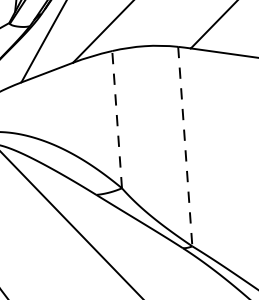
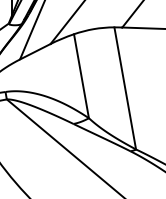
line: (117, 120) -> (81, 76), dashed -> solid
line: (185, 146) -> (125, 88), dashed -> solid

